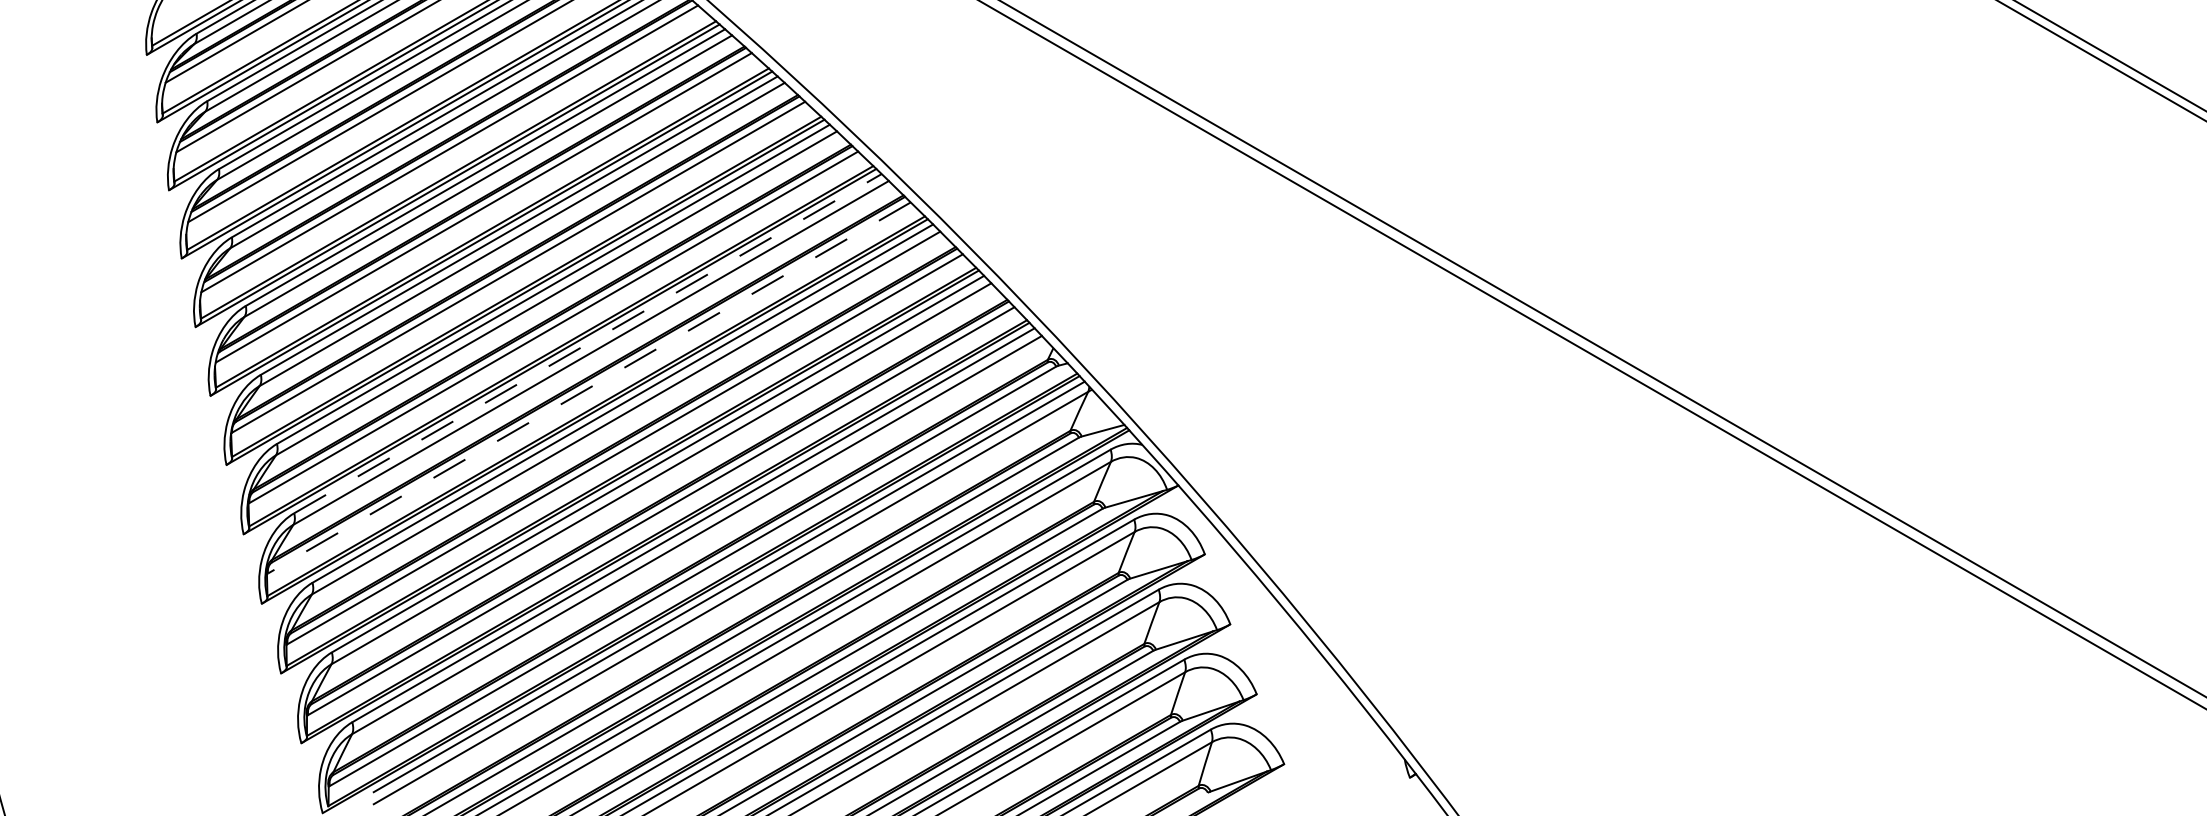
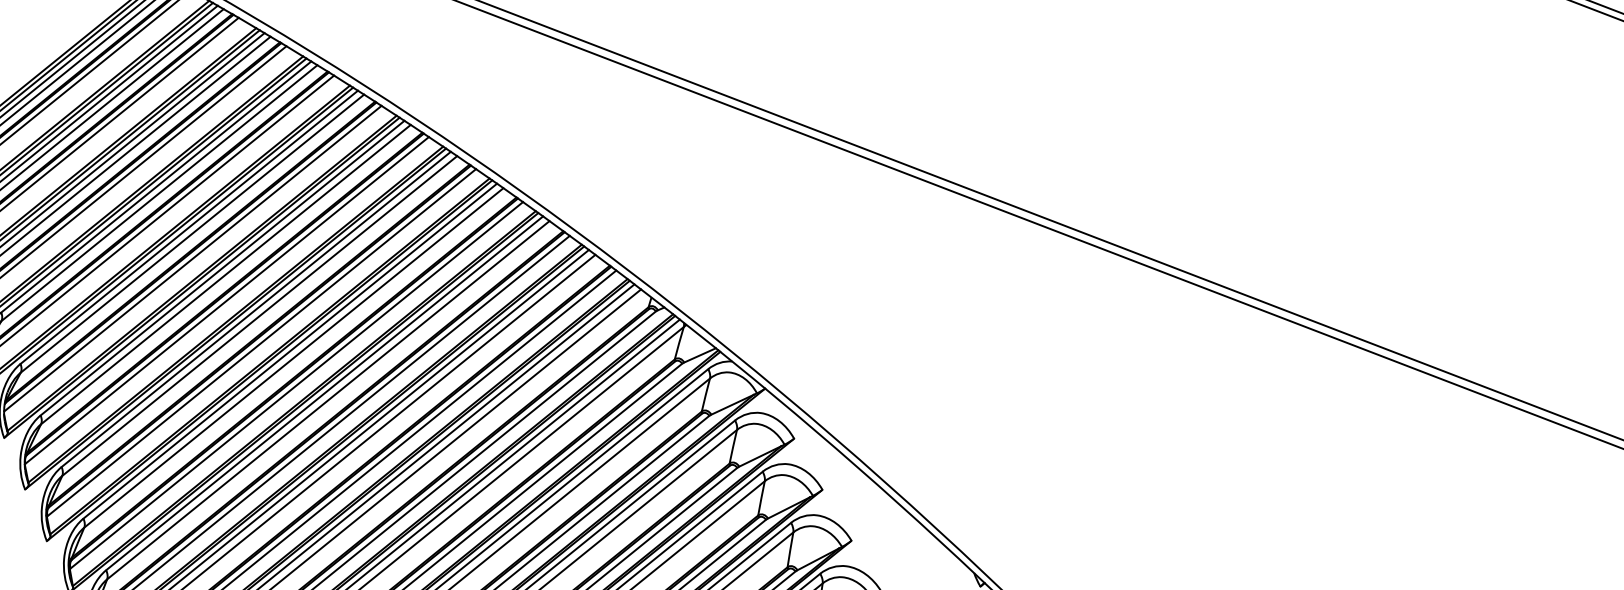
line: (588, 343) -> (290, 350), dashed -> solid
line: (589, 388) -> (296, 385), dashed -> solid

